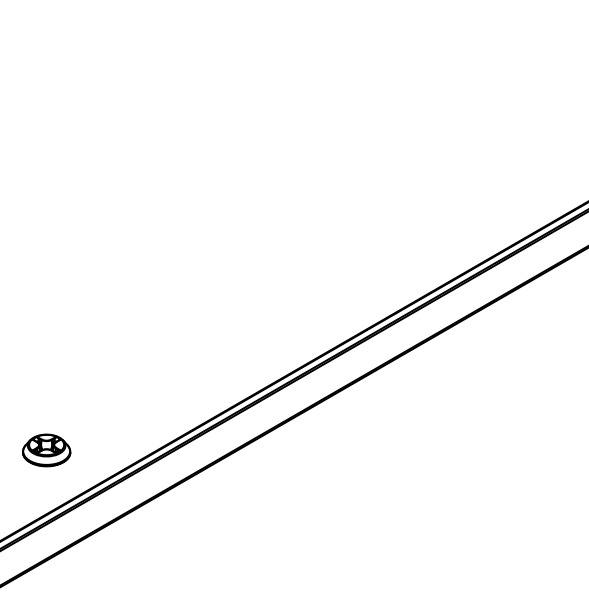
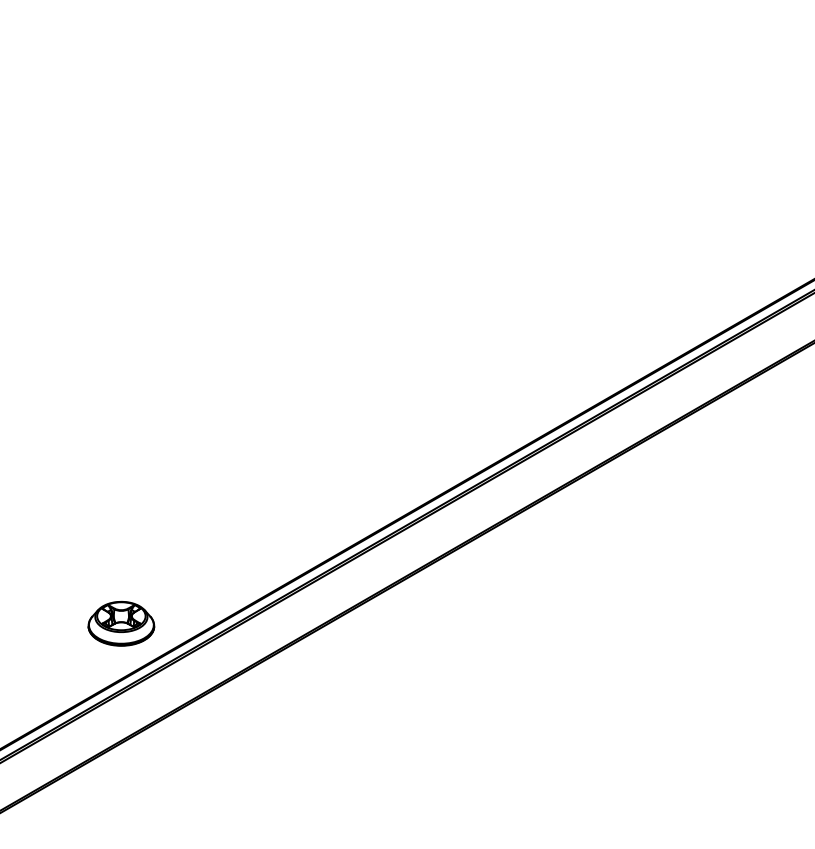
part: (46, 450) -> (121, 623), moved

